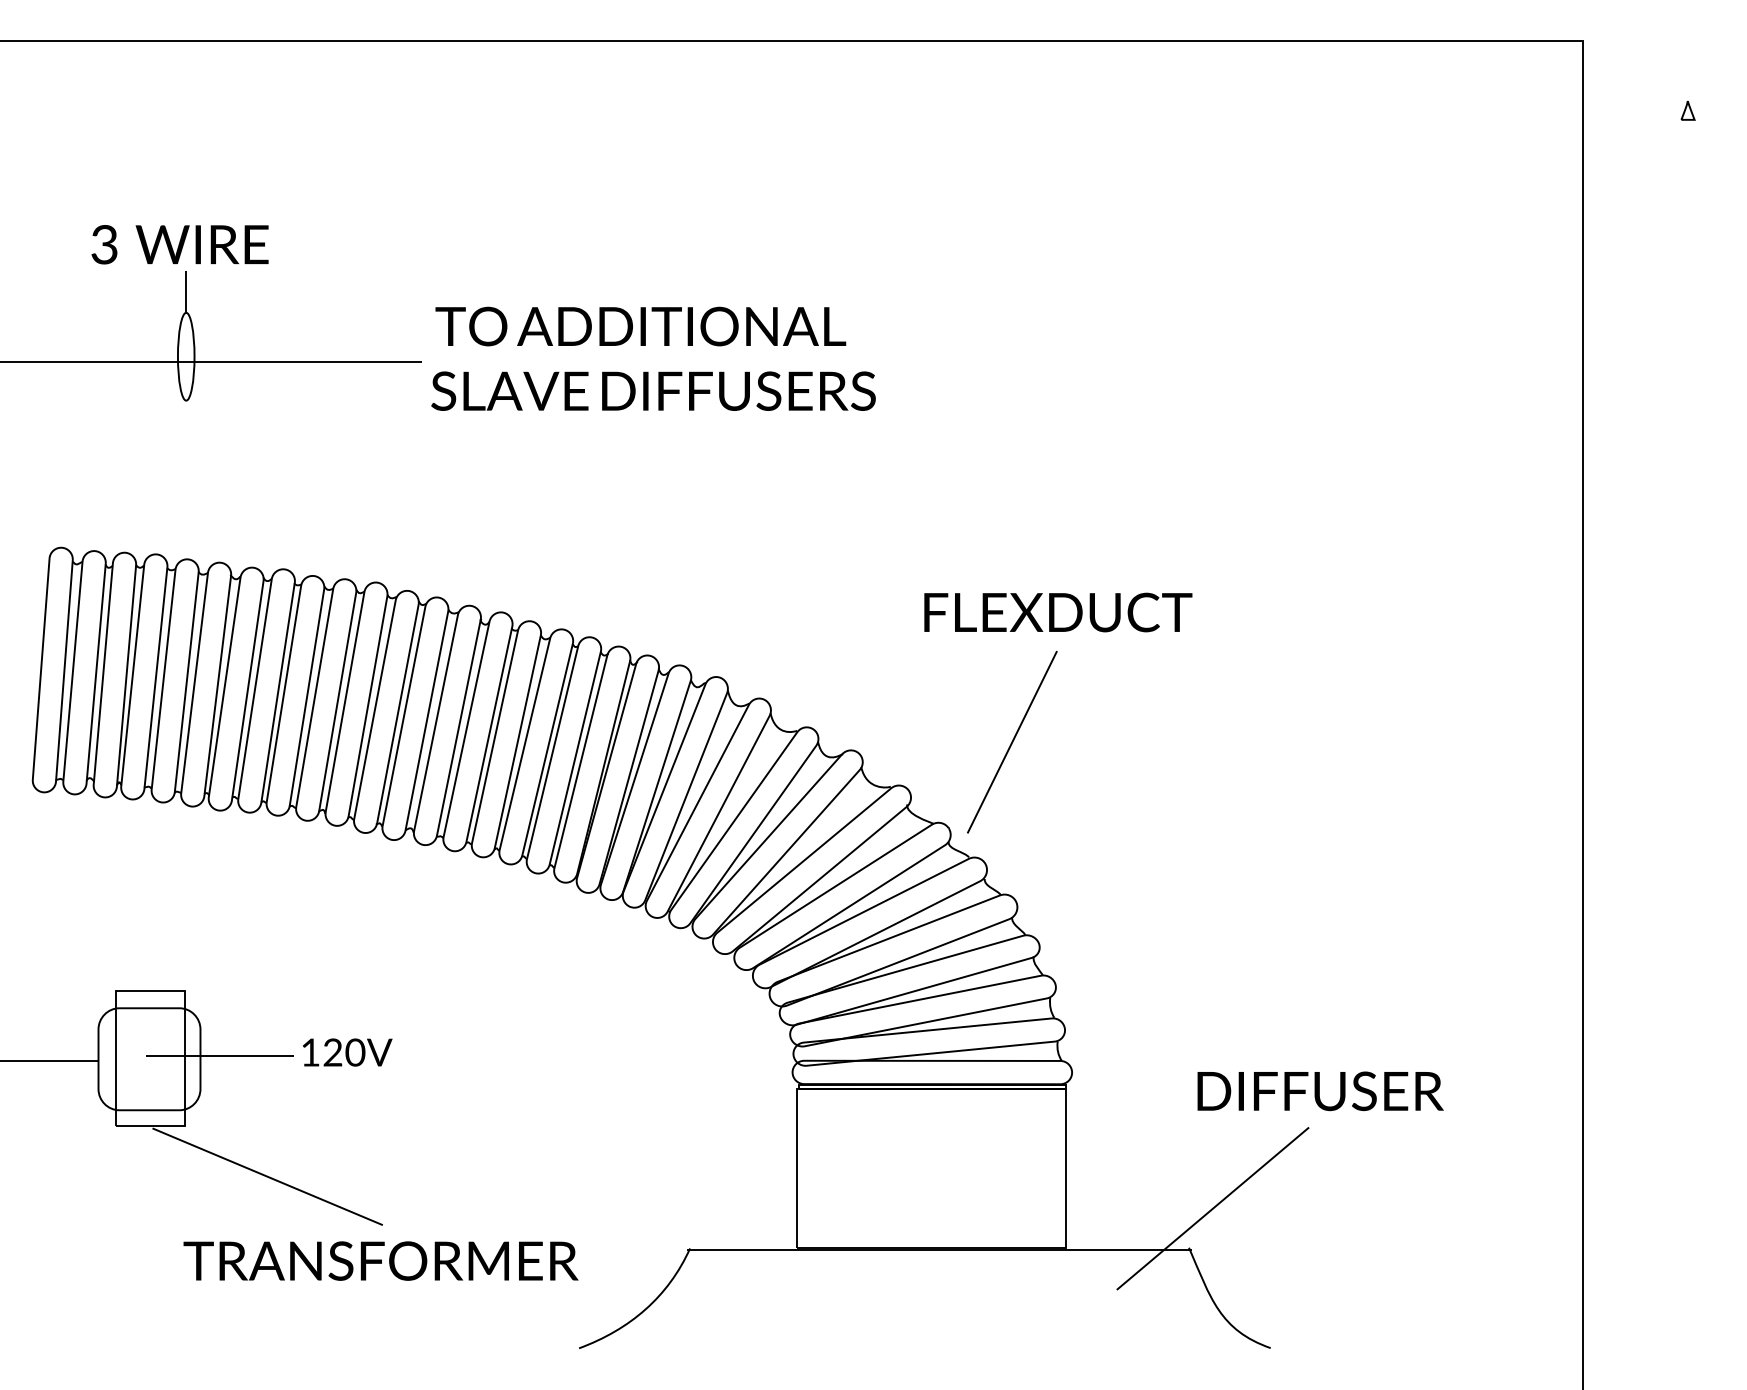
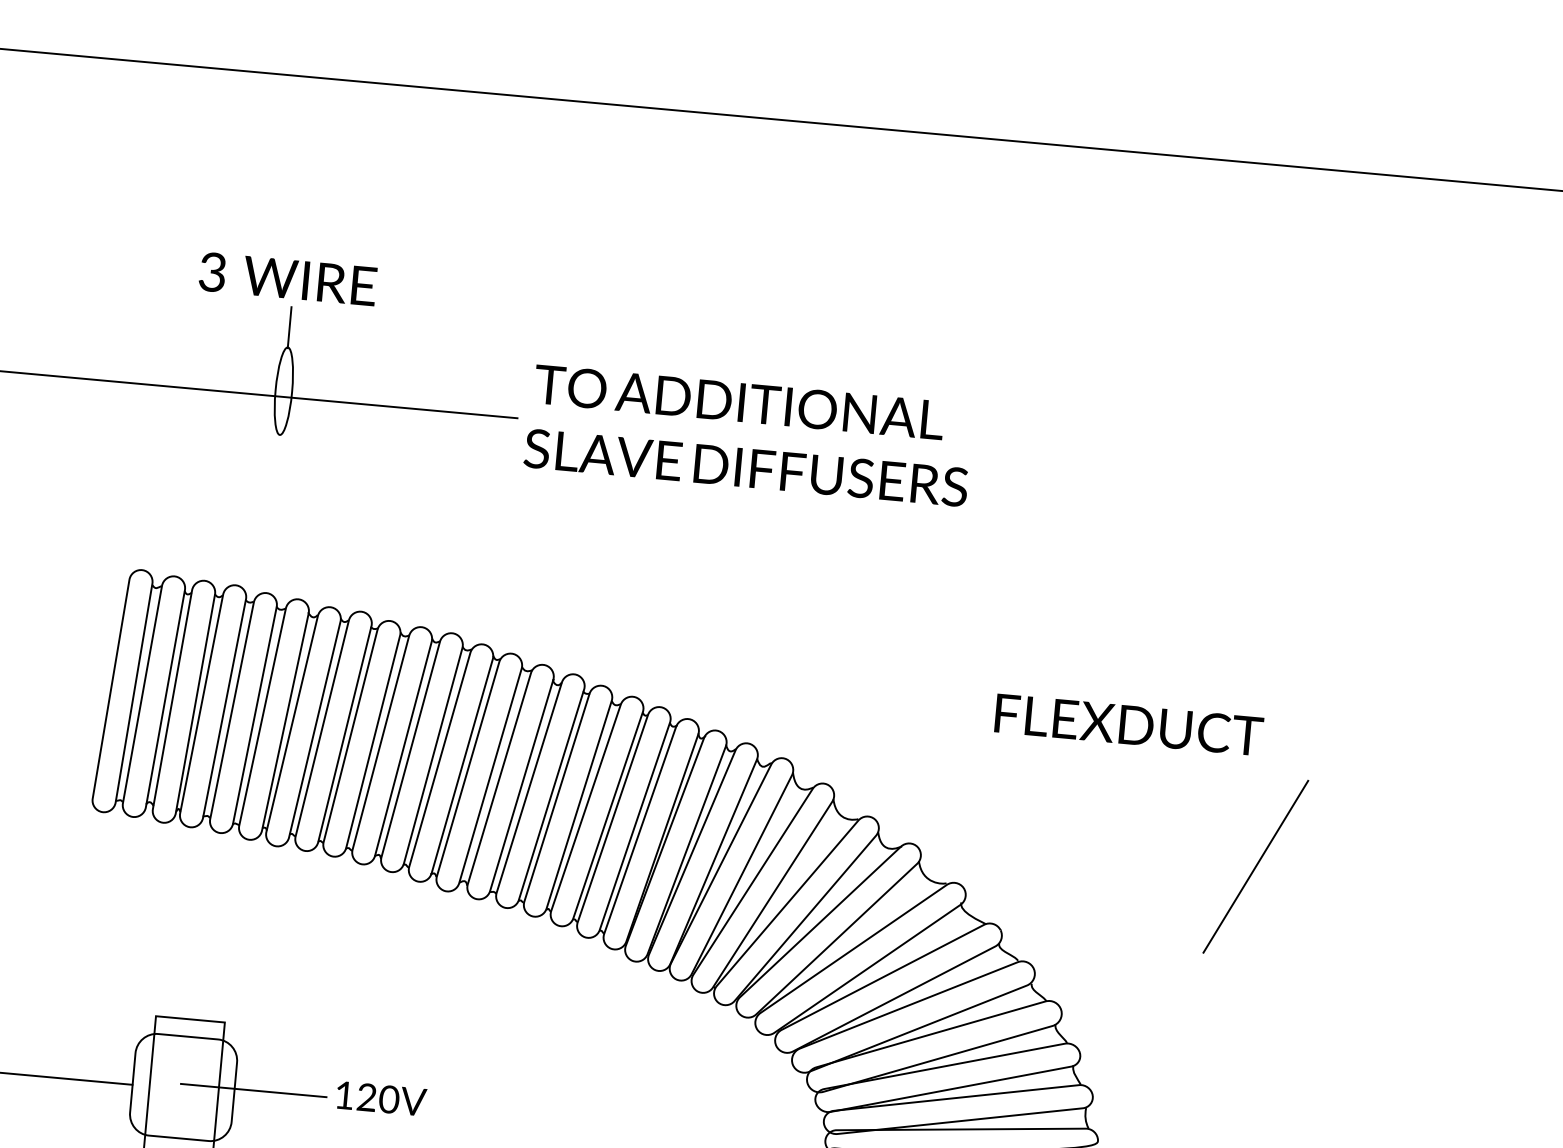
line: (1012, 741) -> (1256, 866), moved

